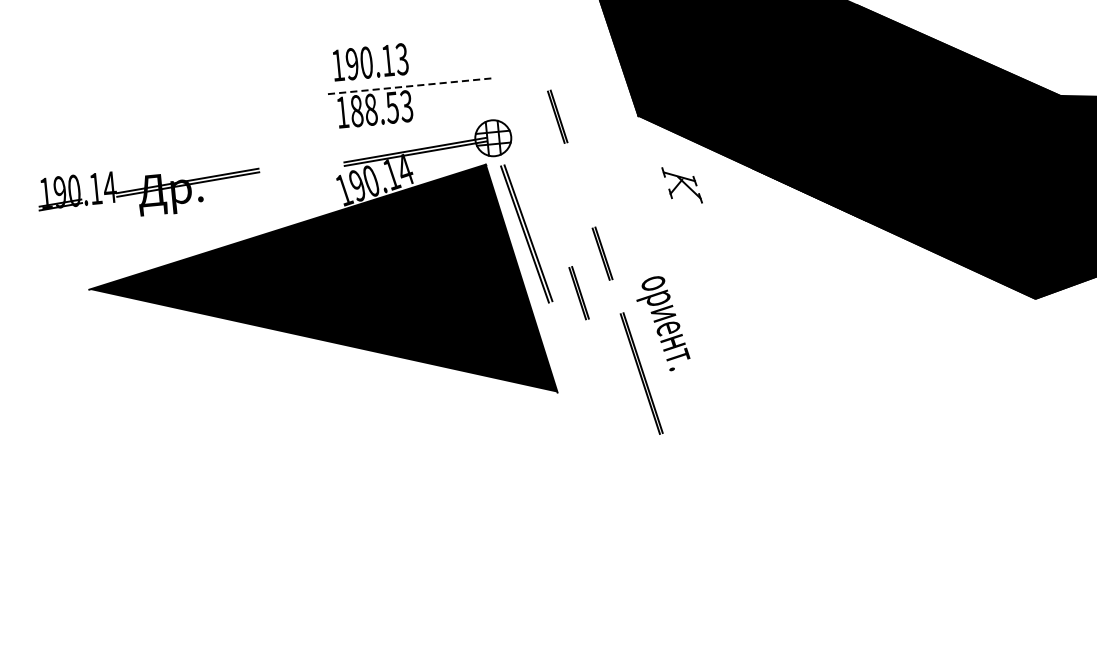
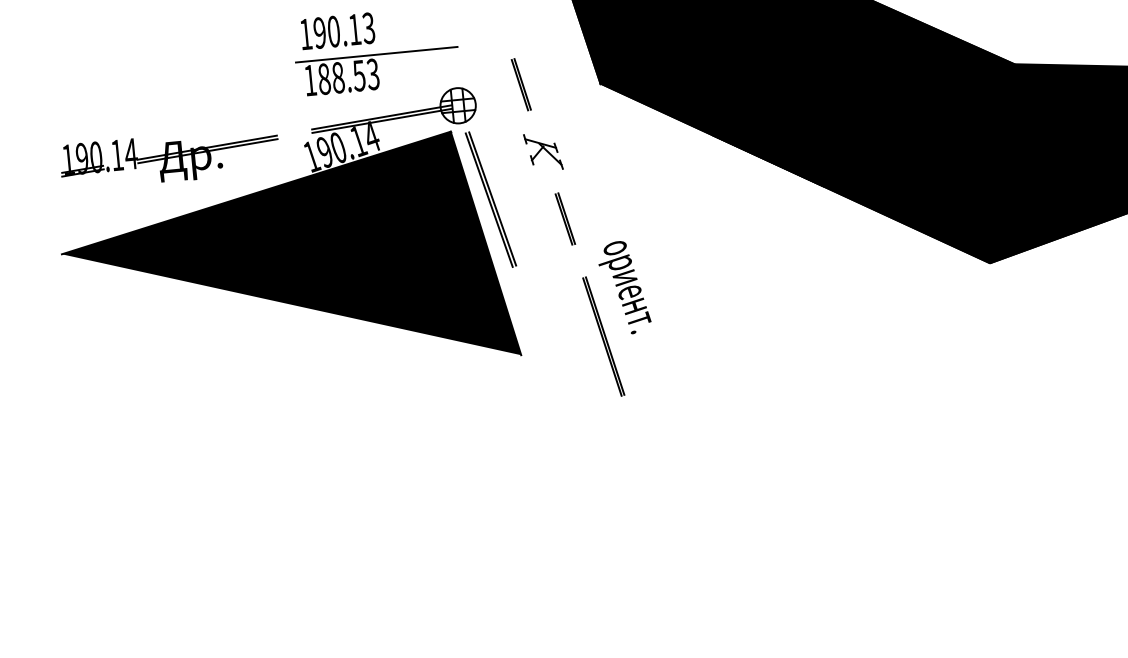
line: (411, 85) -> (377, 54), dashed -> solid
part: (682, 184) -> (543, 151), moved
part: (149, 192) -> (169, 158), moved
part: (578, 292) -> (541, 257), removed

